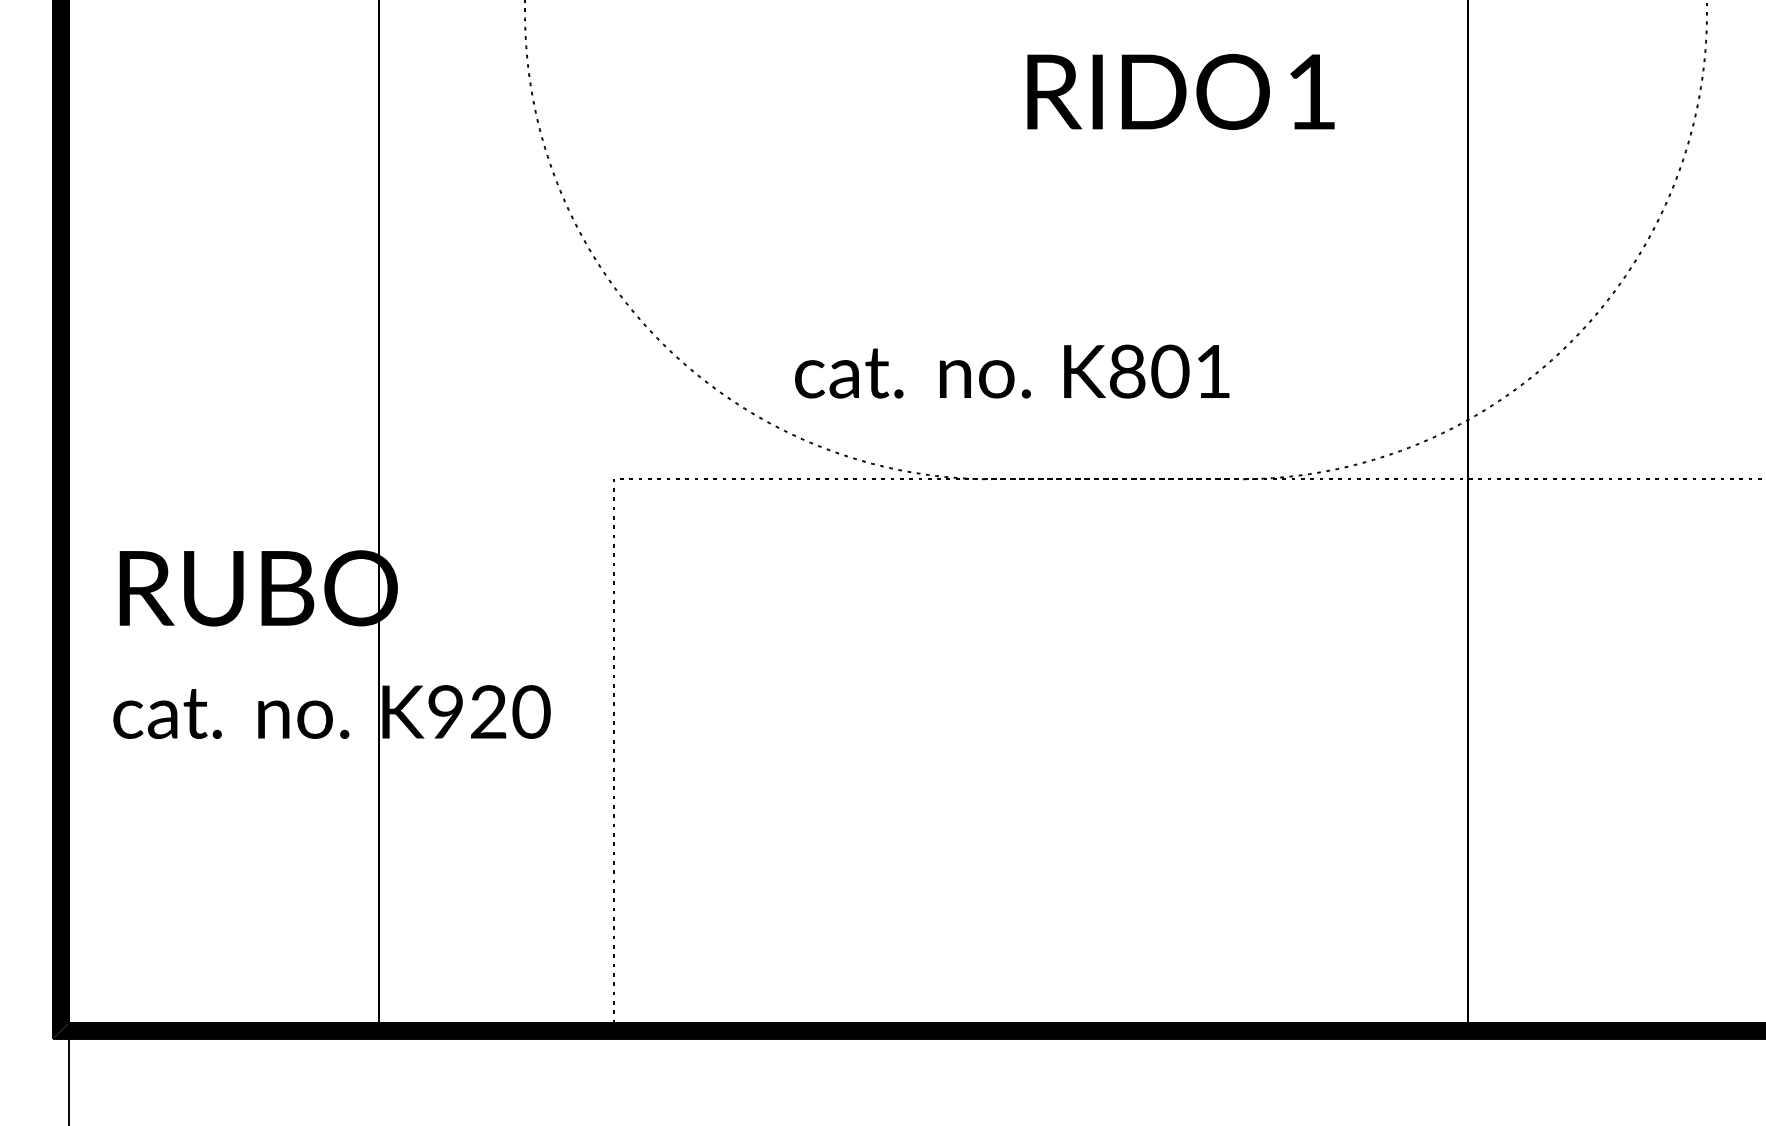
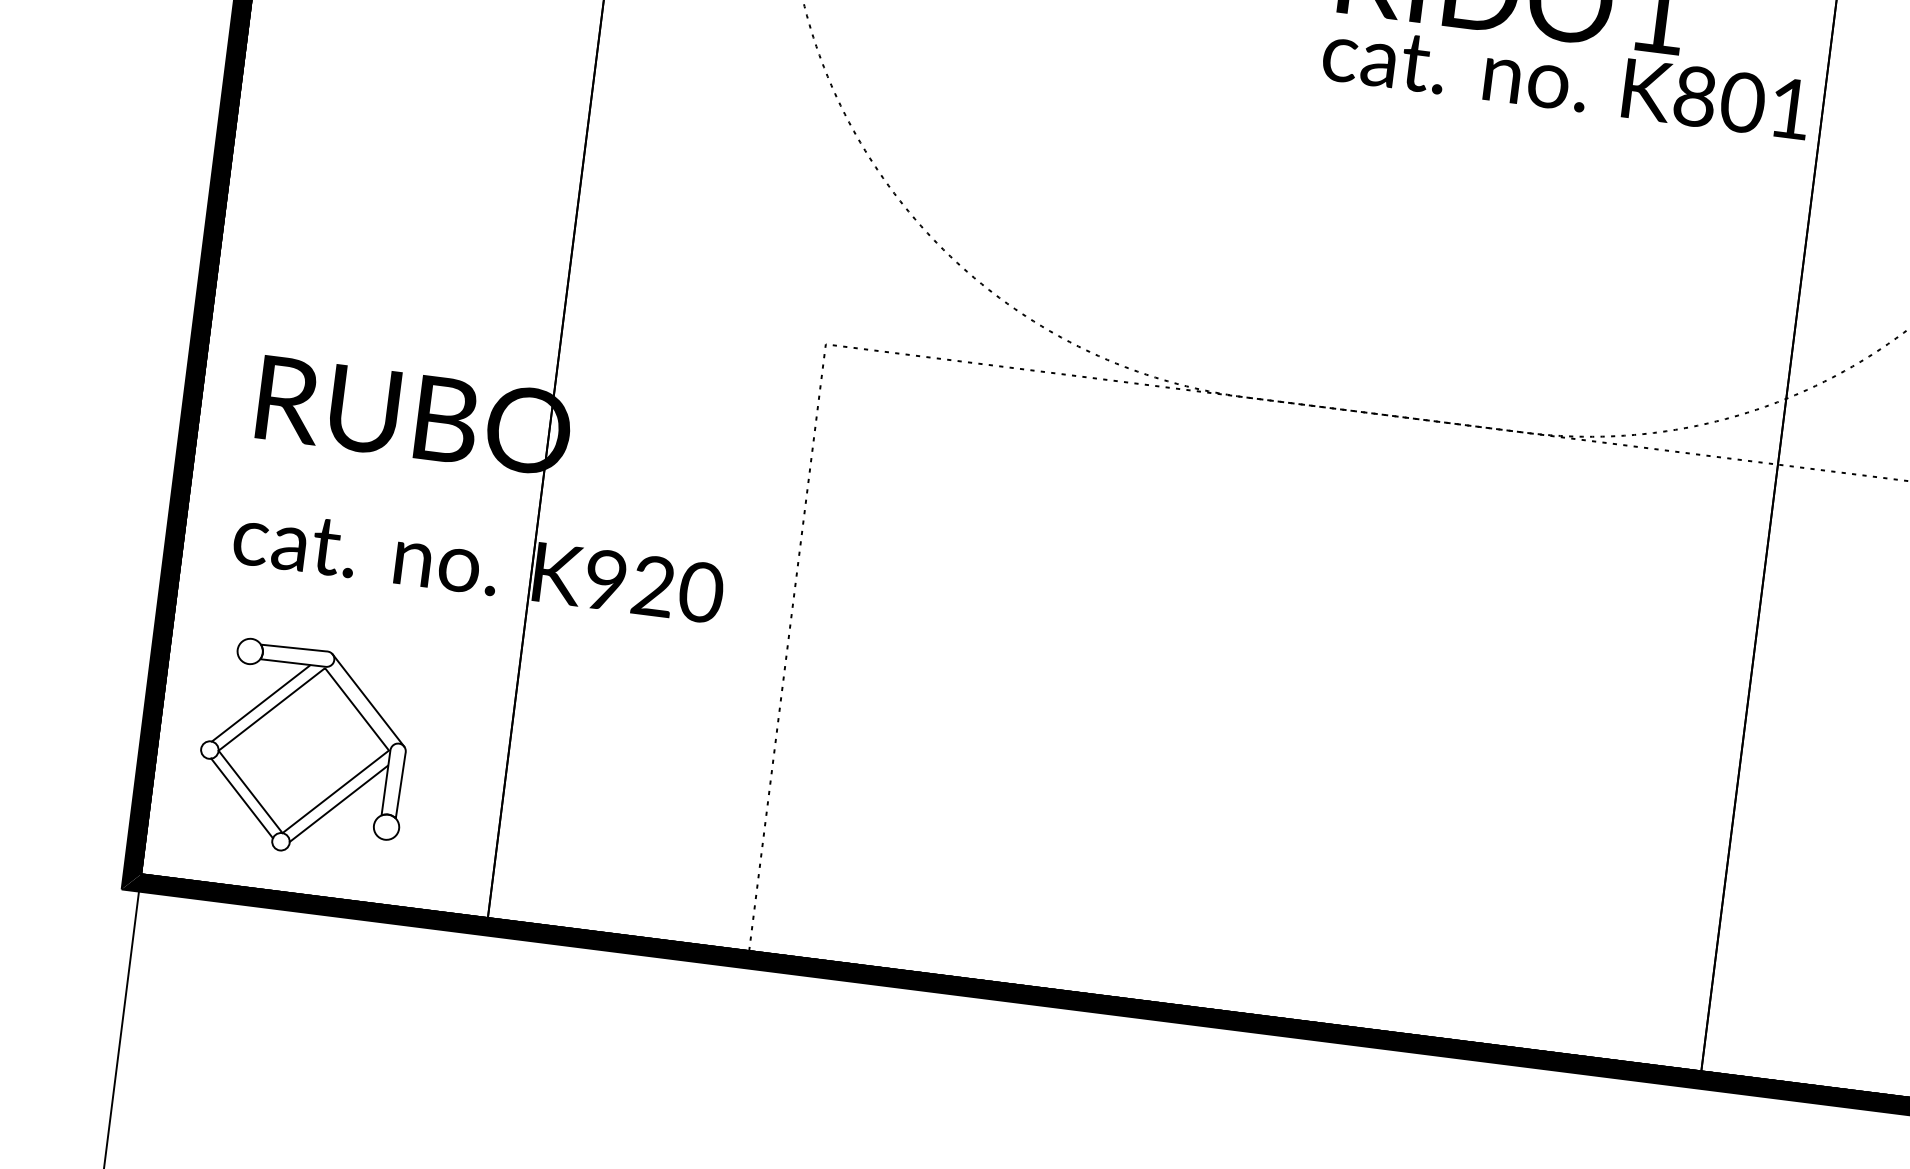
text: (1012, 371) -> (1566, 80), moved
part: (198, 894) -> (304, 748), added

